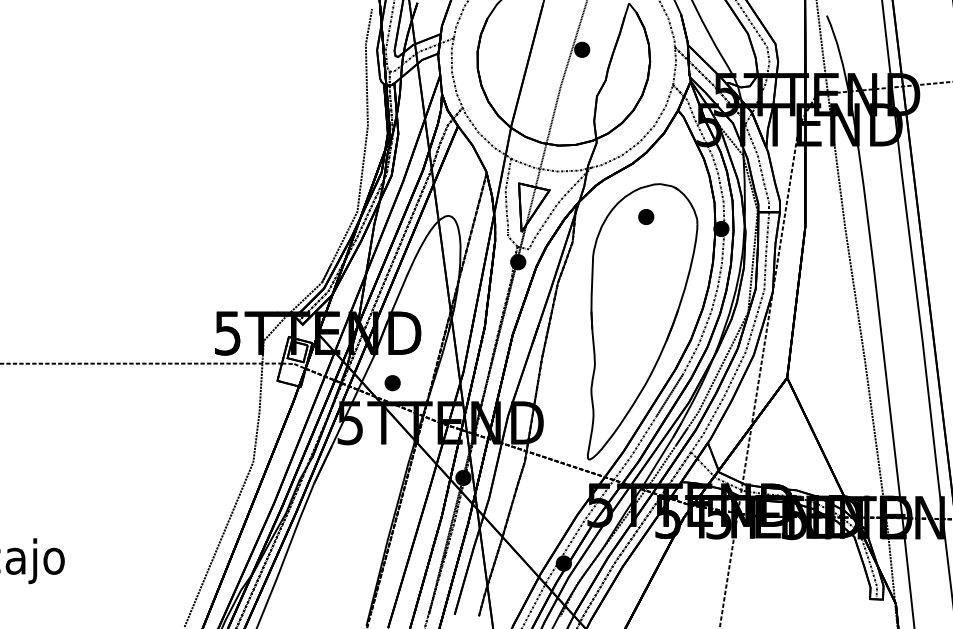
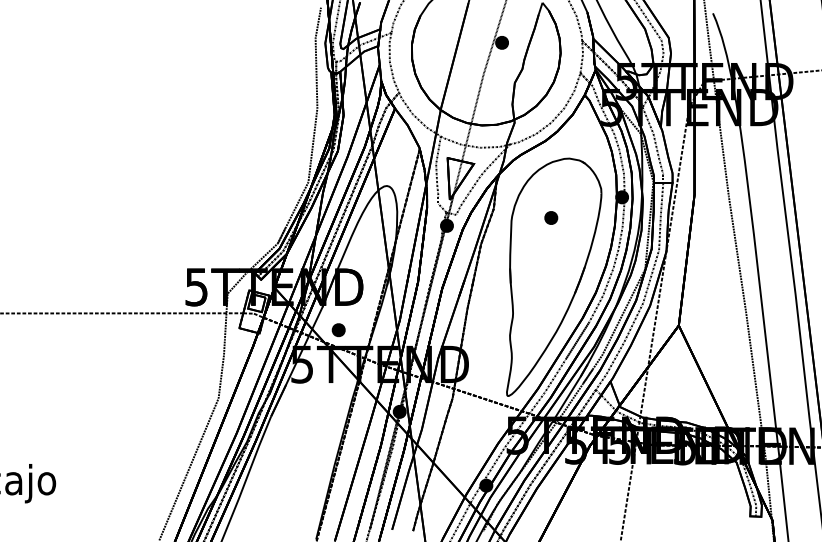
part: (646, 216) -> (551, 217), moved

